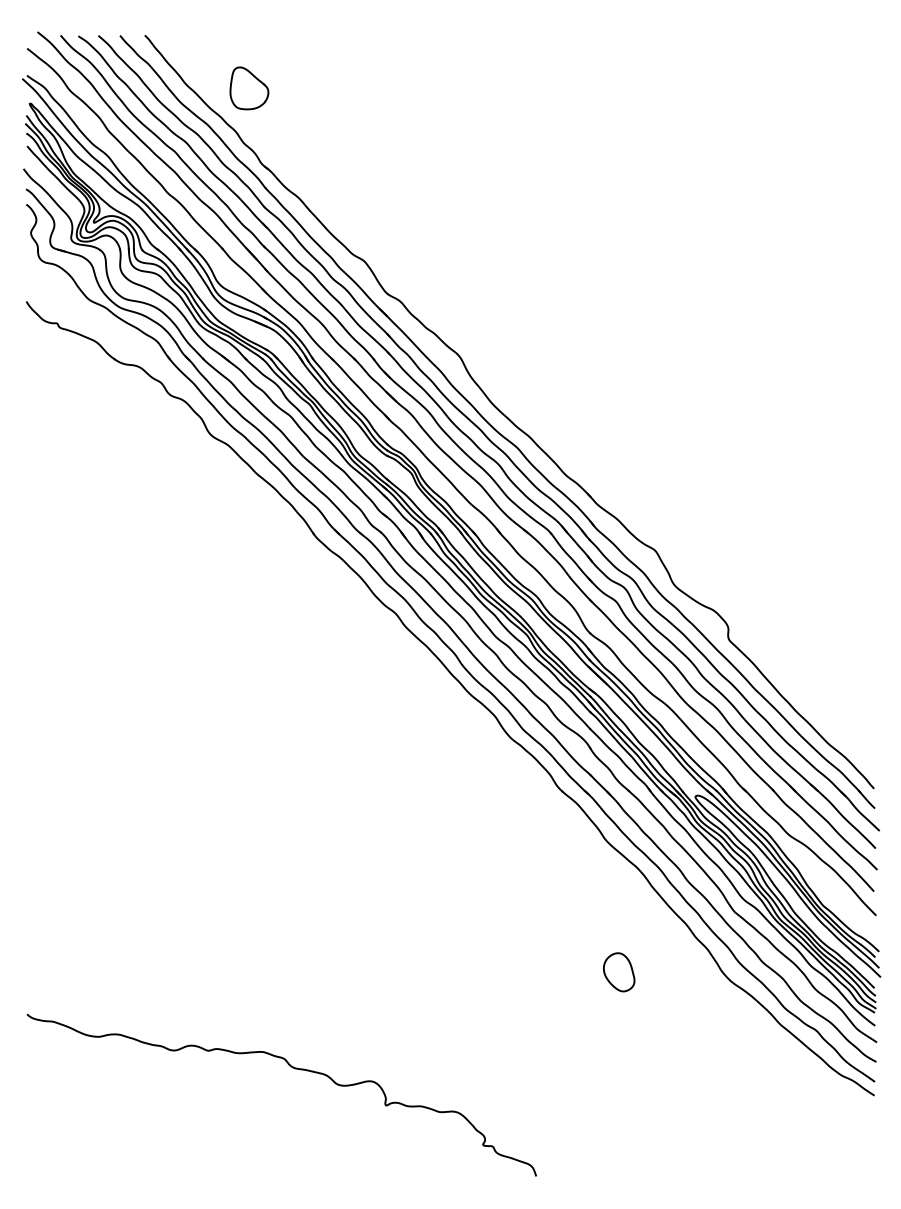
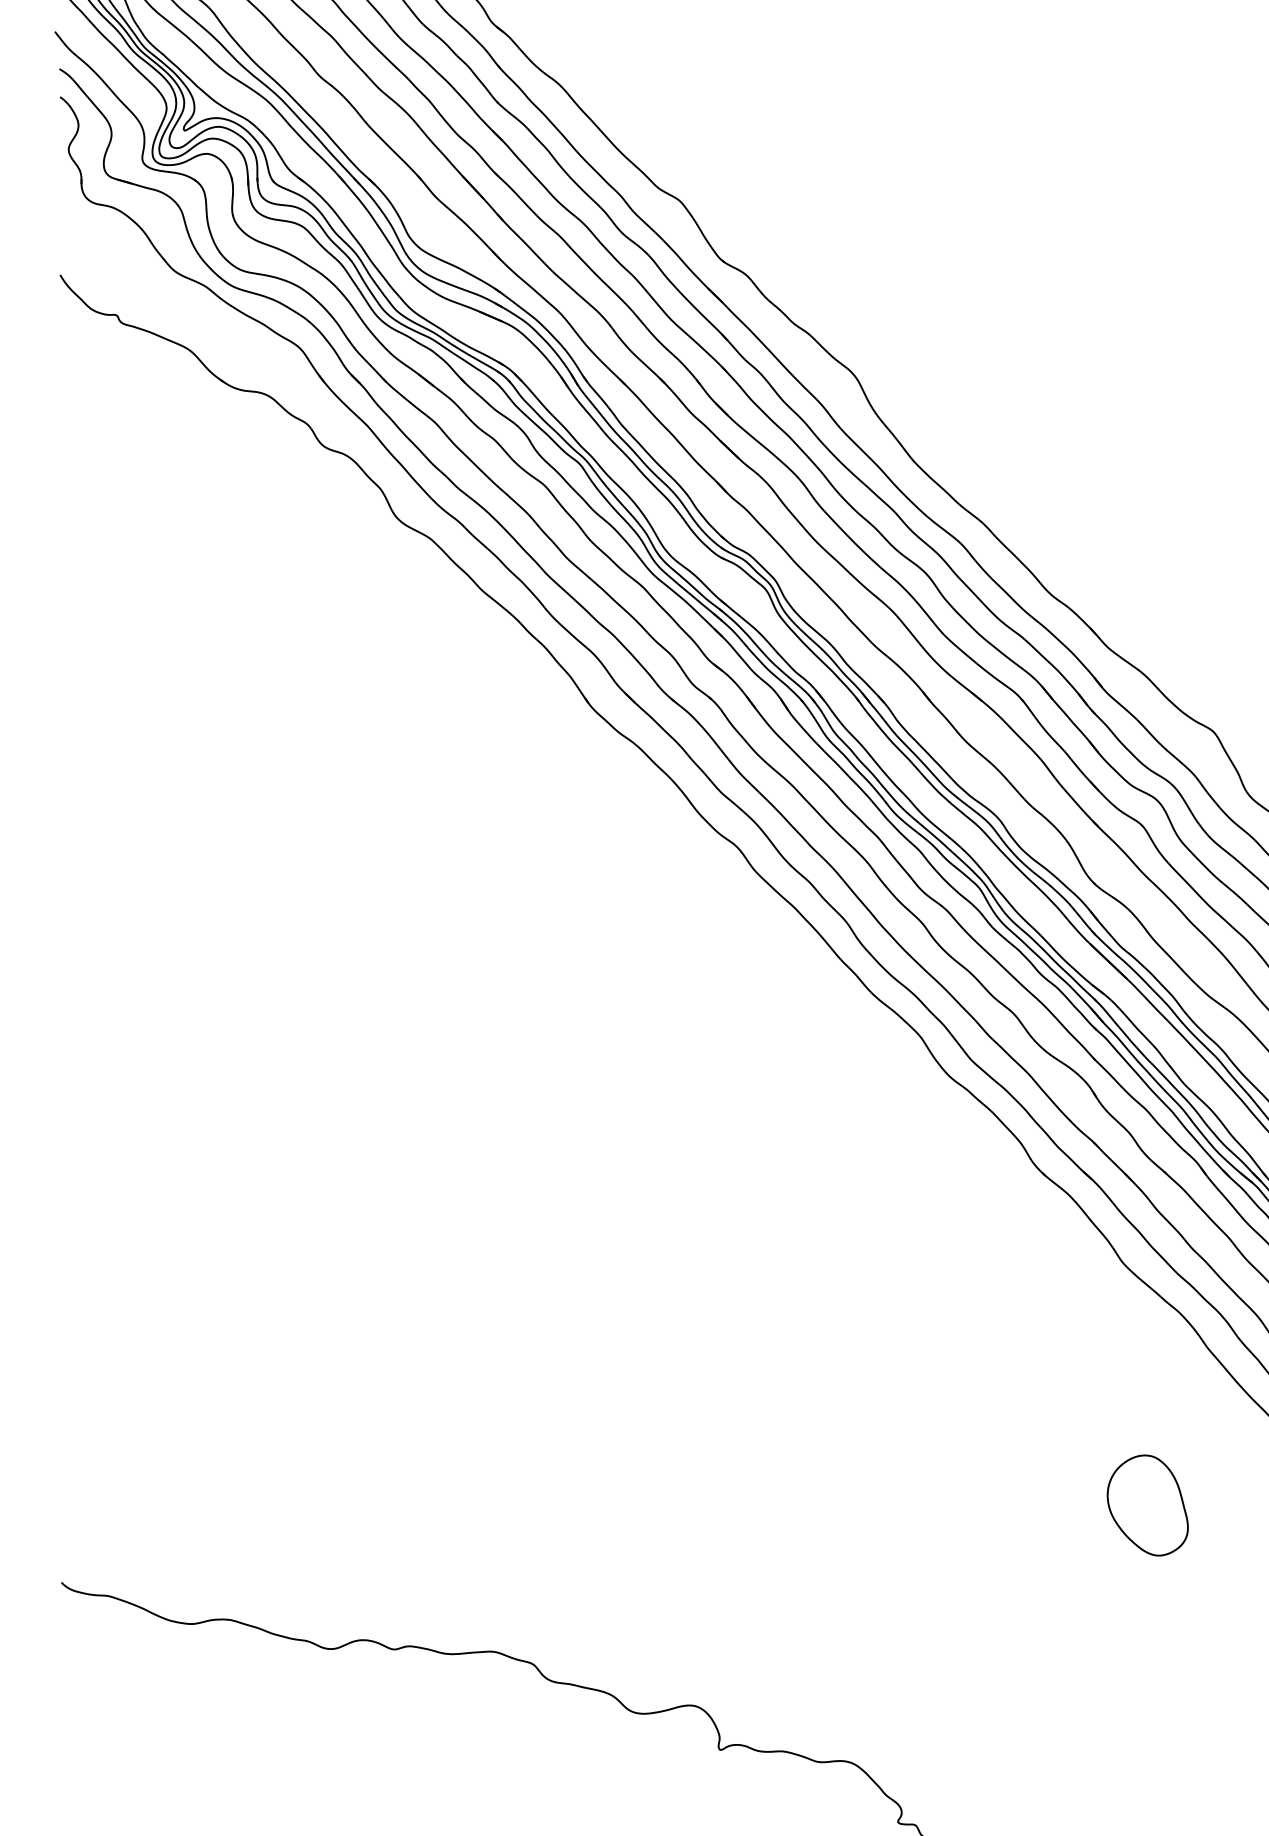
part: (618, 972) -> (1146, 1505), size x1.43

